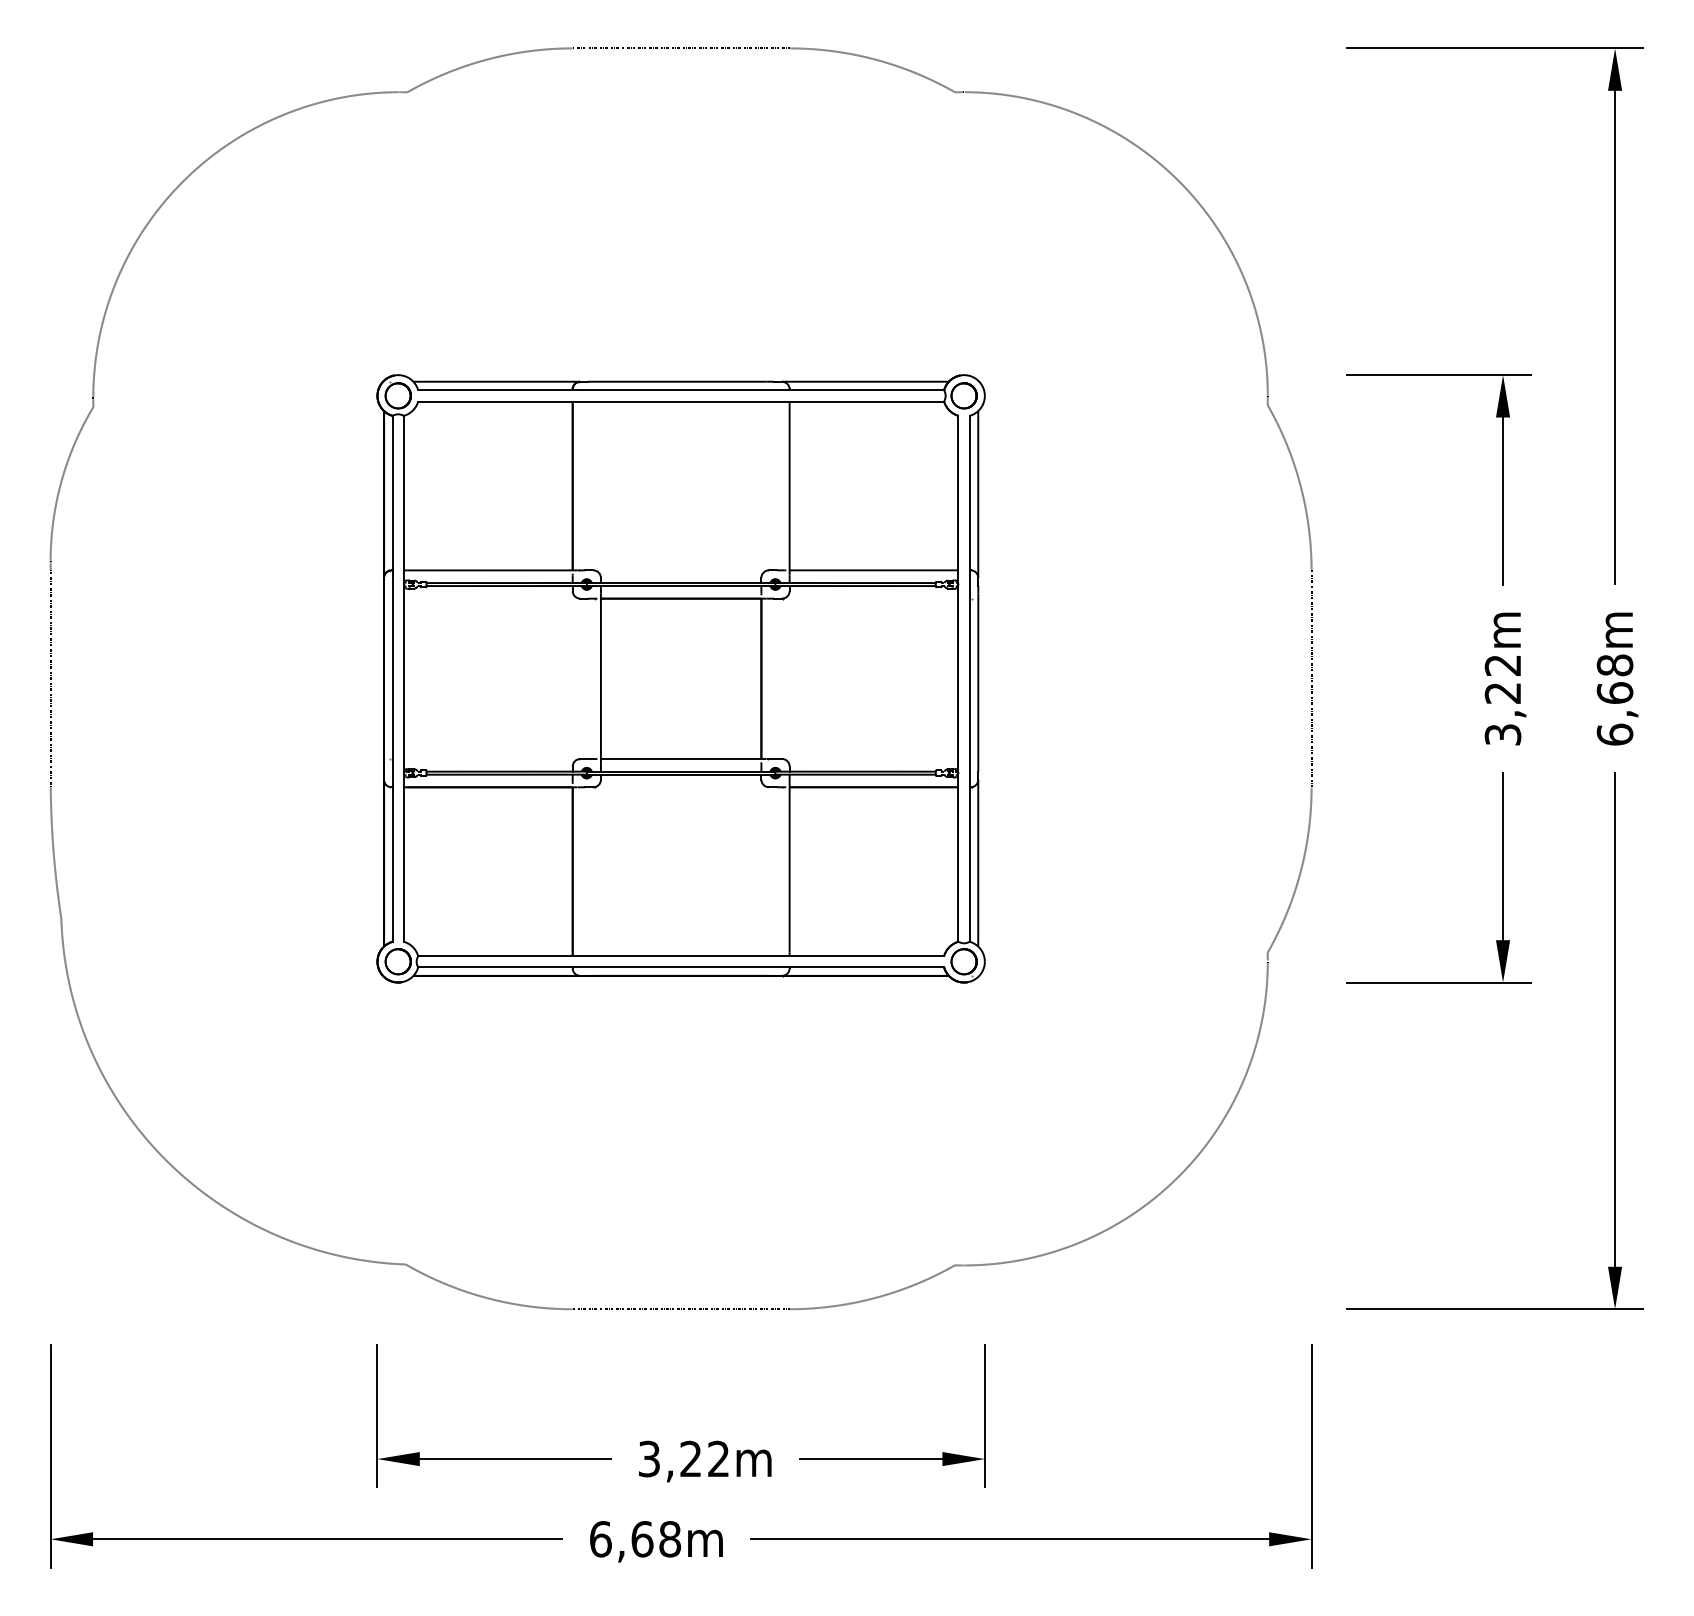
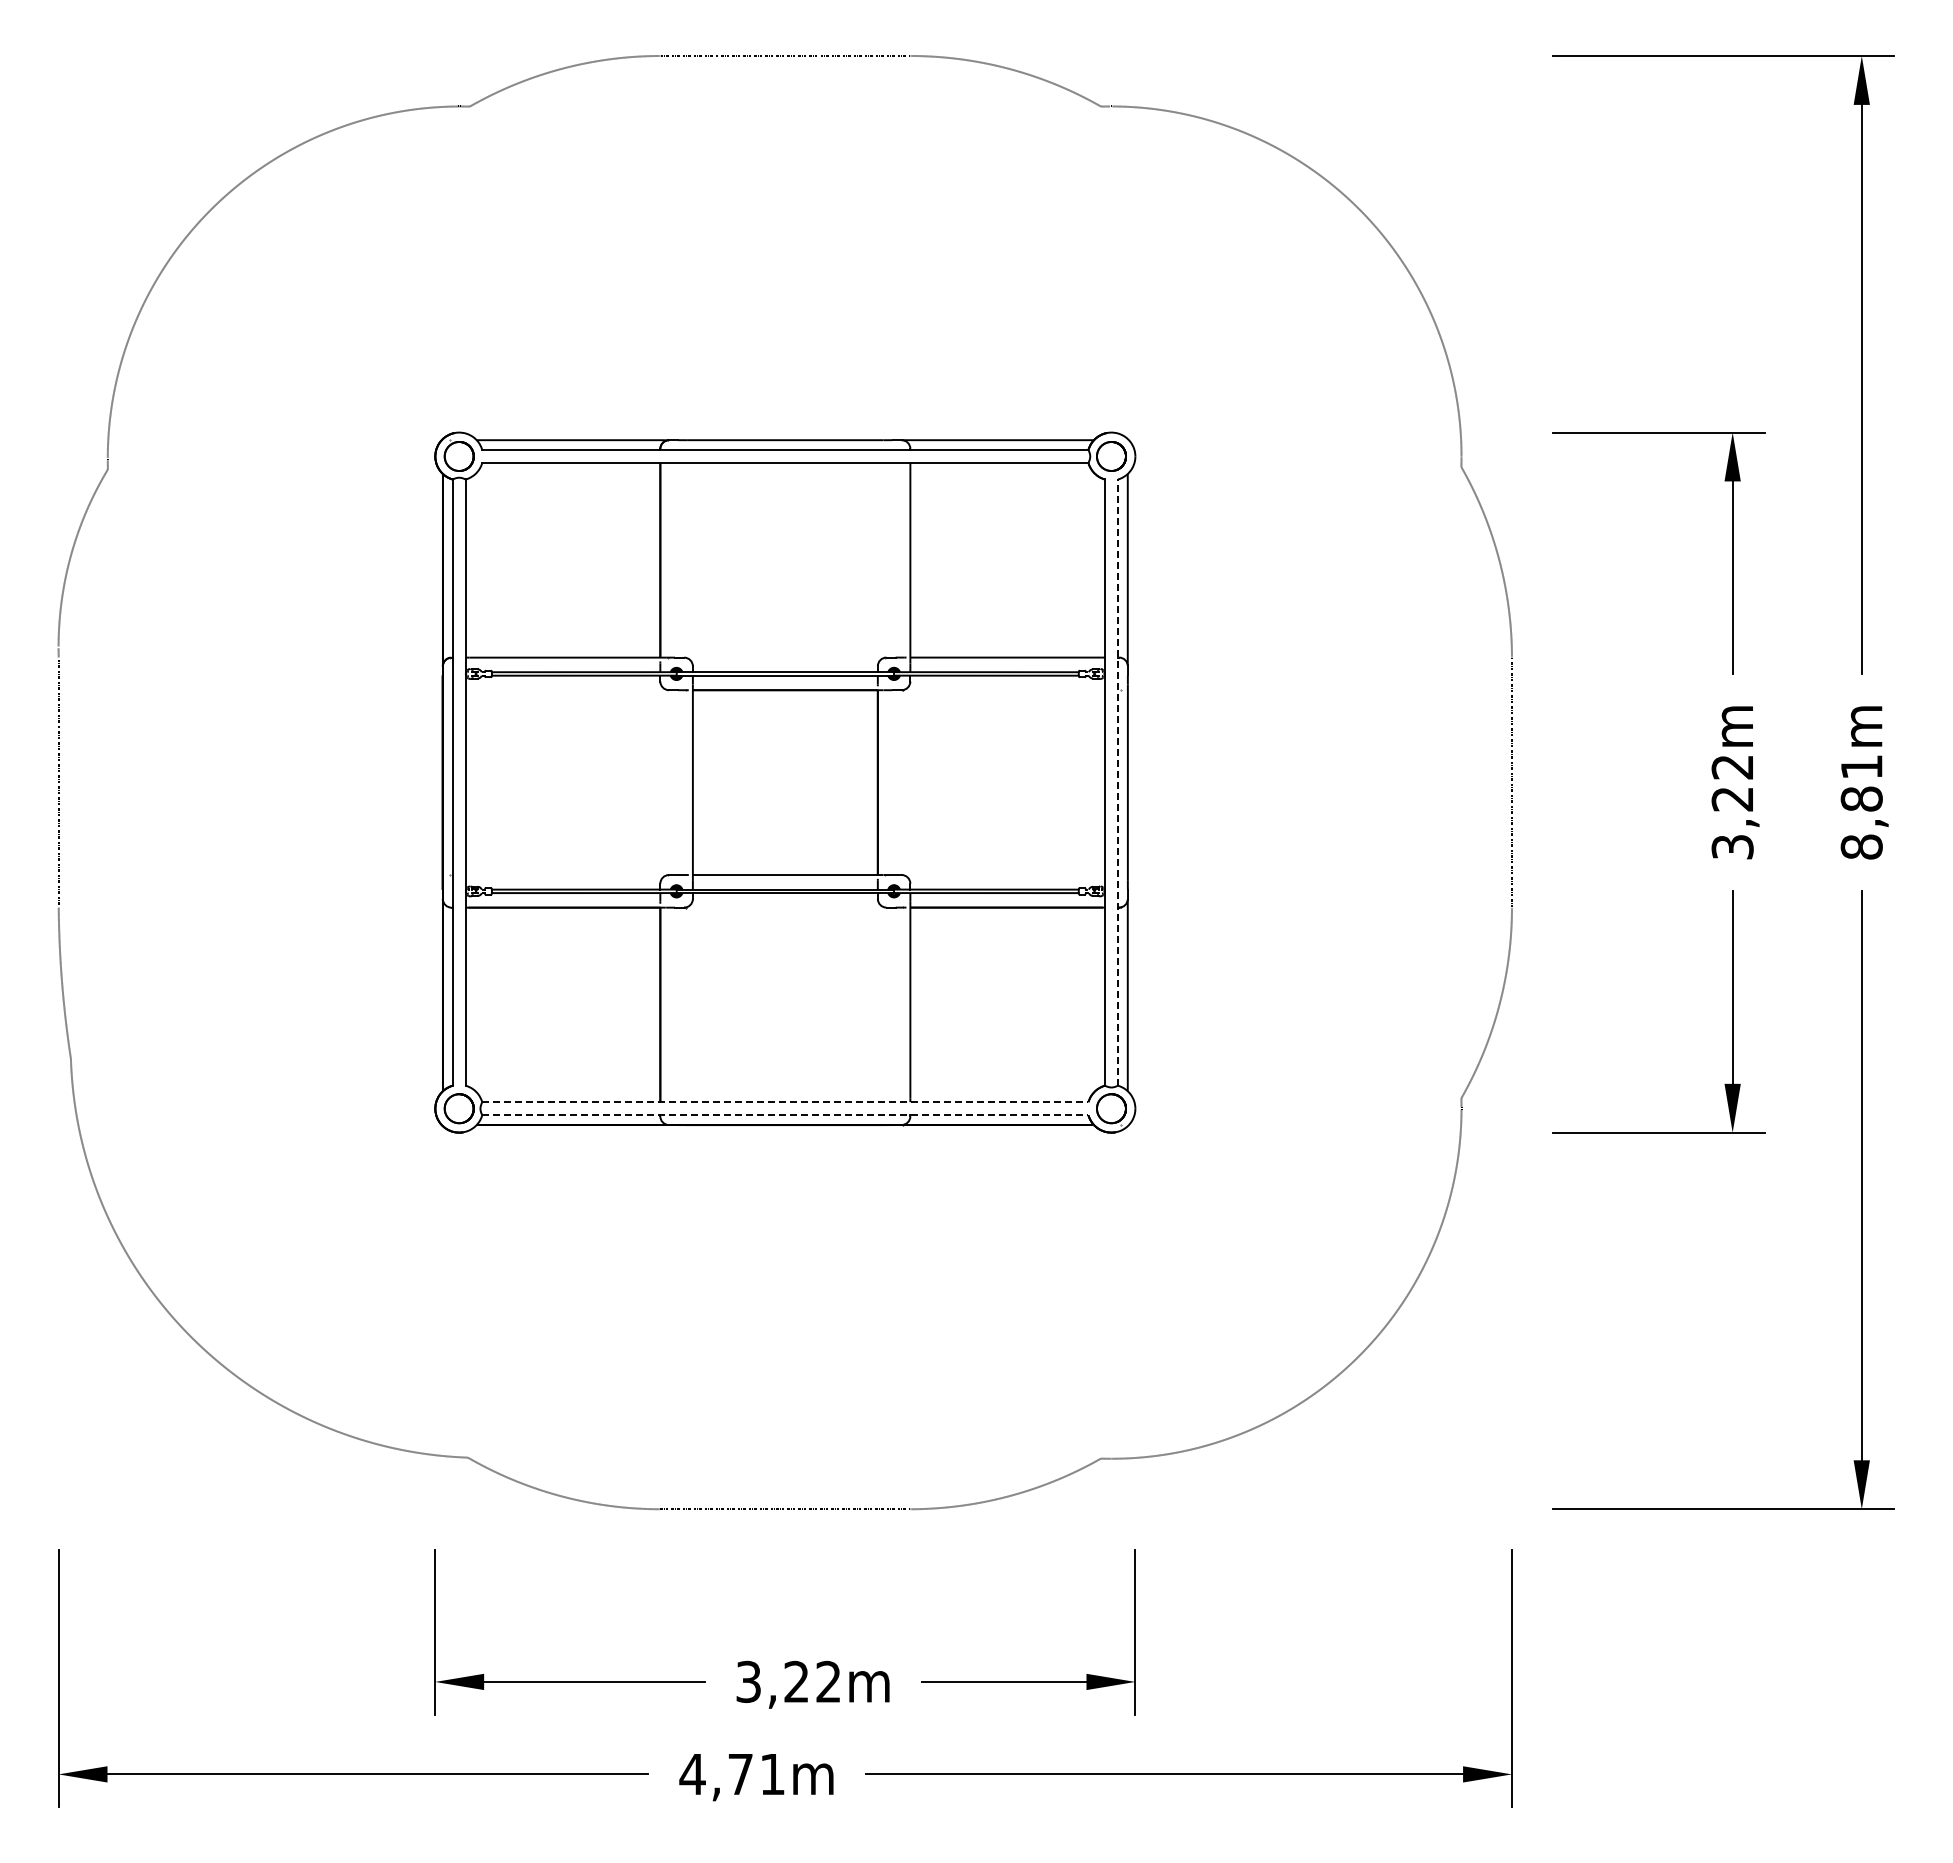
line: (970, 678) -> (1118, 782), solid -> dashed
text: (1614, 699) -> (1861, 806), 6,68m -> 8,81m
line: (681, 956) -> (785, 1102), solid -> dashed
line: (681, 967) -> (785, 1115), solid -> dashed
text: (635, 1539) -> (732, 1774), 6,68m -> 4,71m

